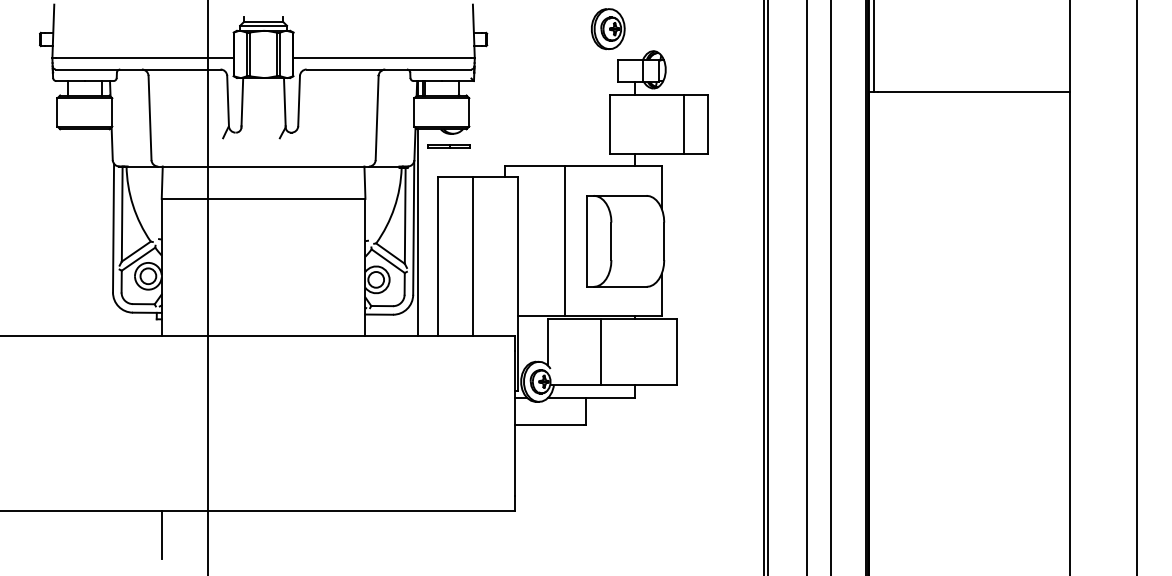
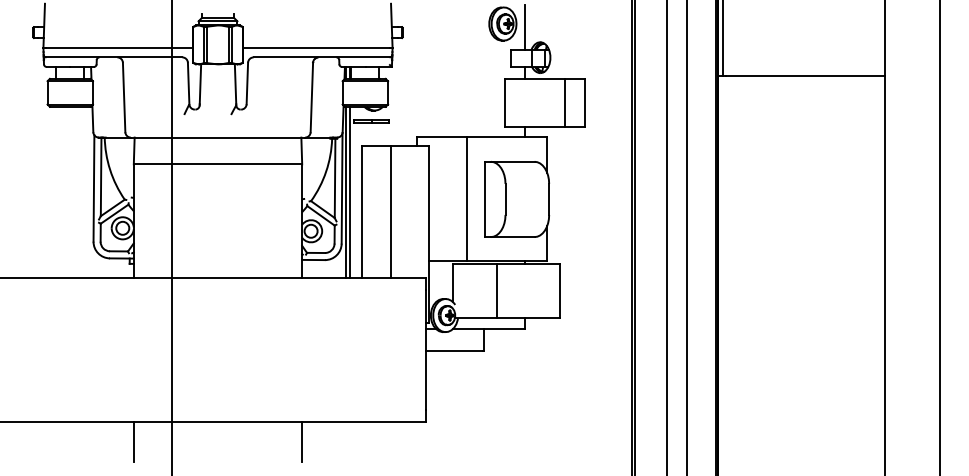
line: (634, 33) -> (524, 27), added
line: (422, 231) -> (349, 191), added
line: (365, 534) -> (302, 441), added

